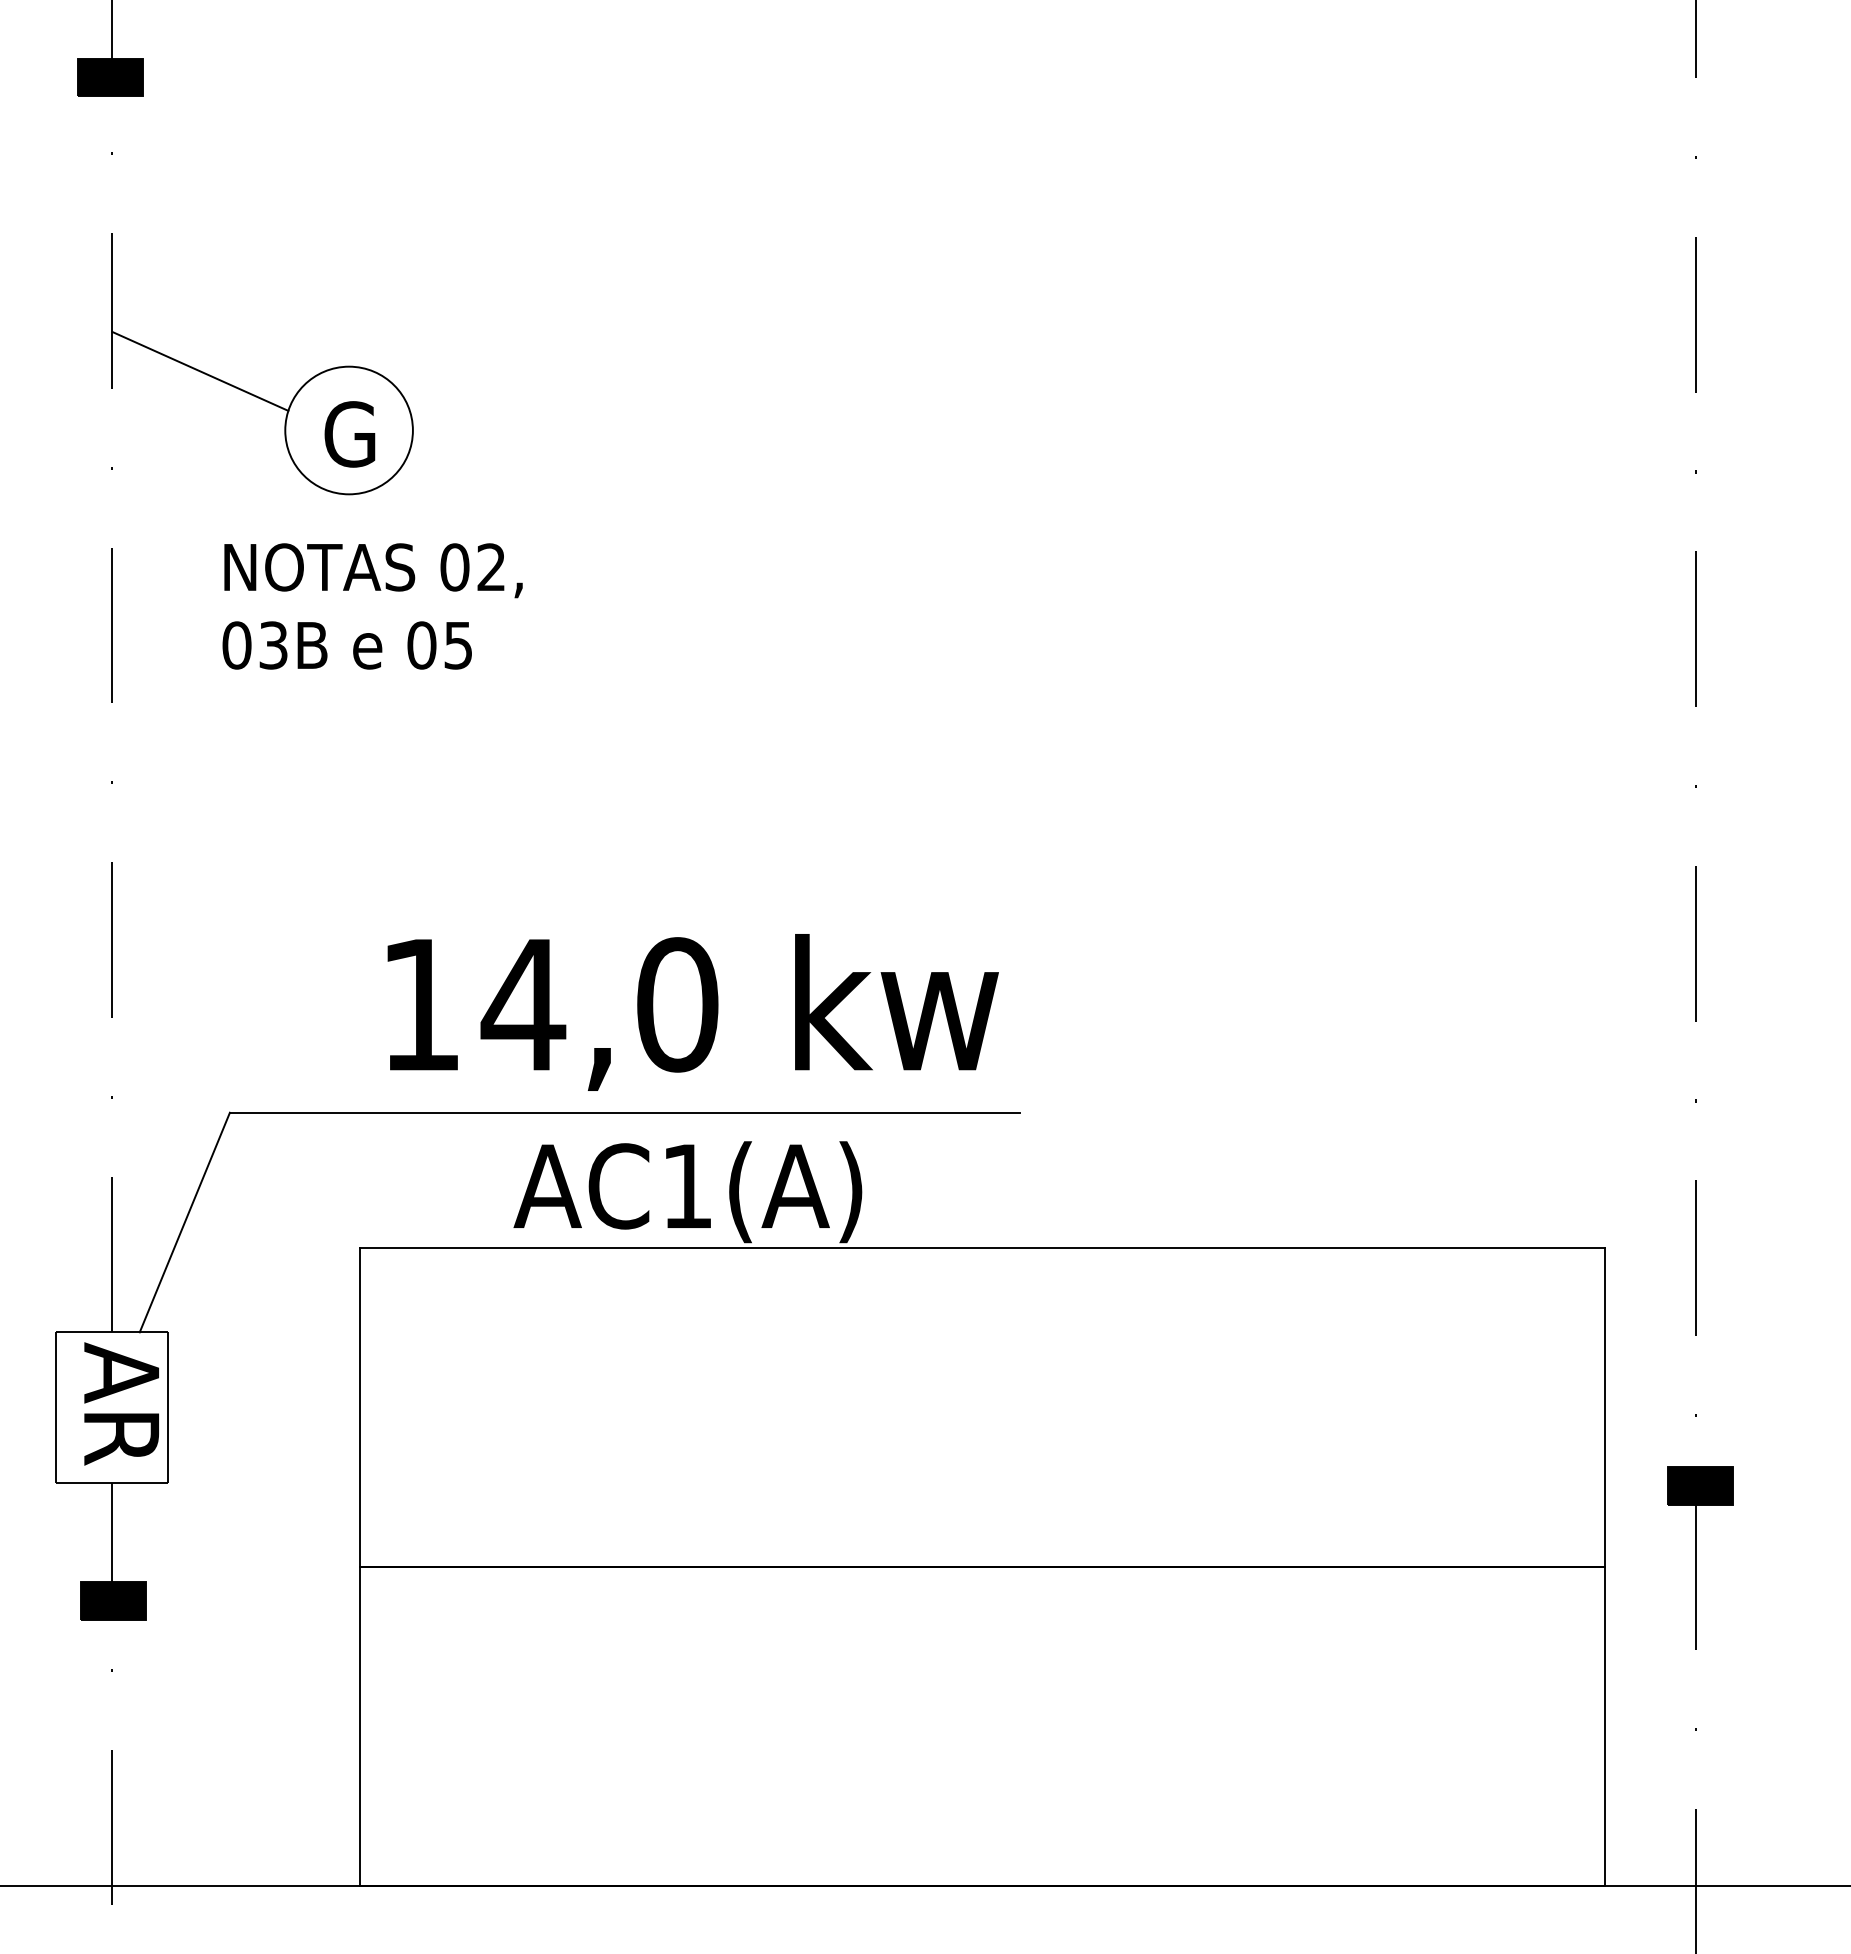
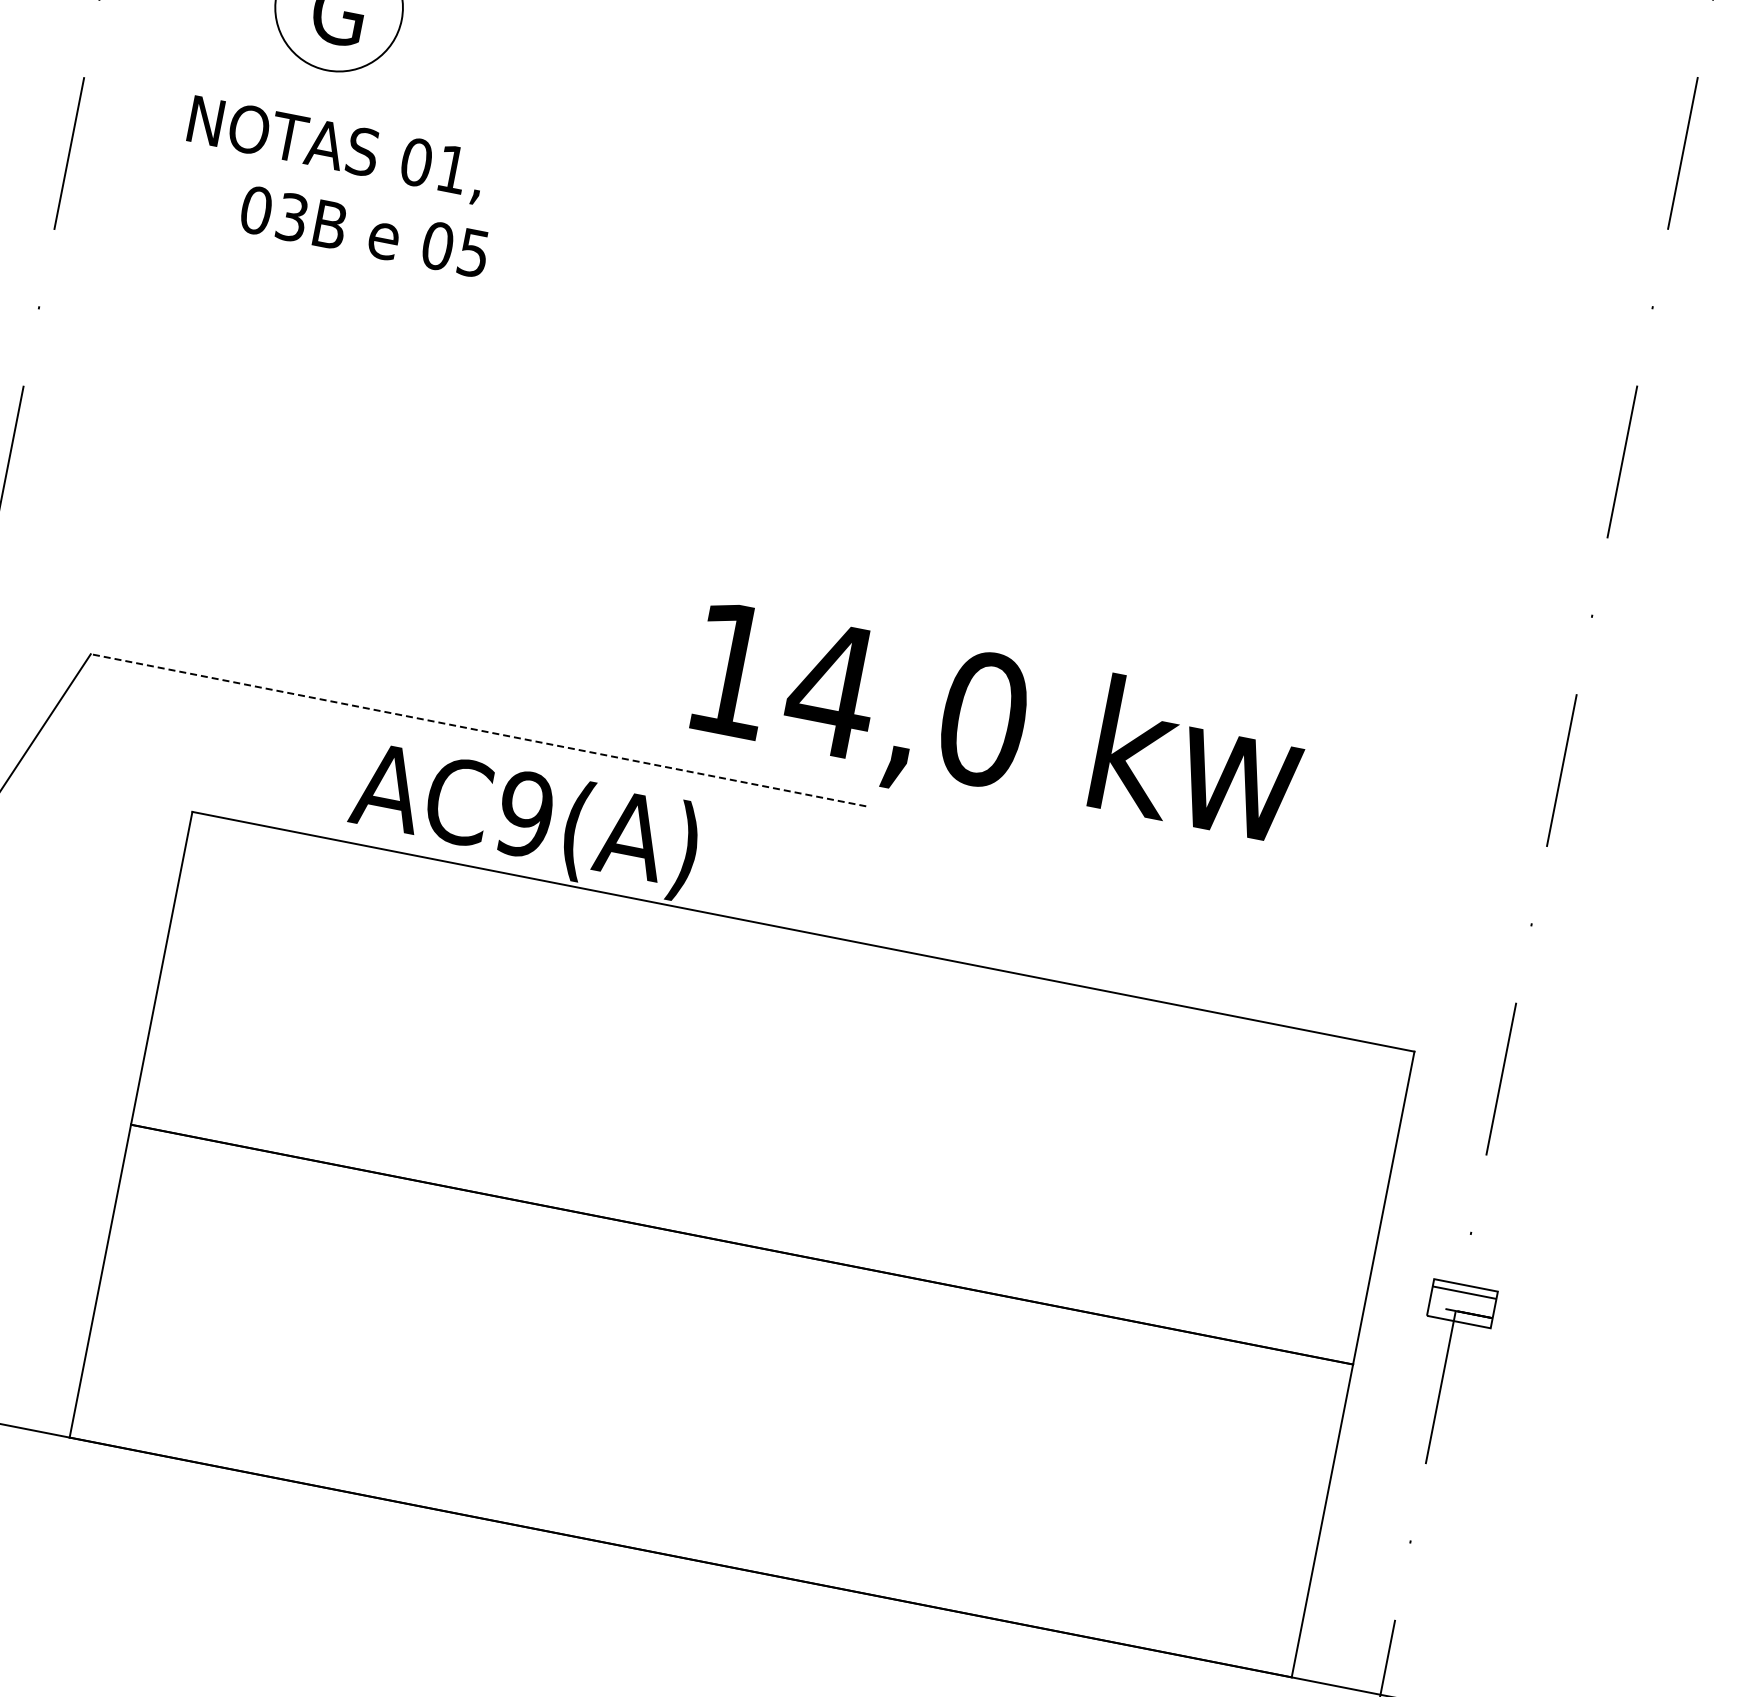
text: (490, 566) -> (451, 168), 02, -> 01,
text: (346, 645) -> (363, 231), moved
text: (692, 1012) -> (996, 729), moved
line: (624, 1112) -> (478, 729), solid -> dashed
text: (687, 1186) -> (525, 814), AC1(A) -> AC9(A)
fill: (1700, 1485) -> (1462, 1303), removed

